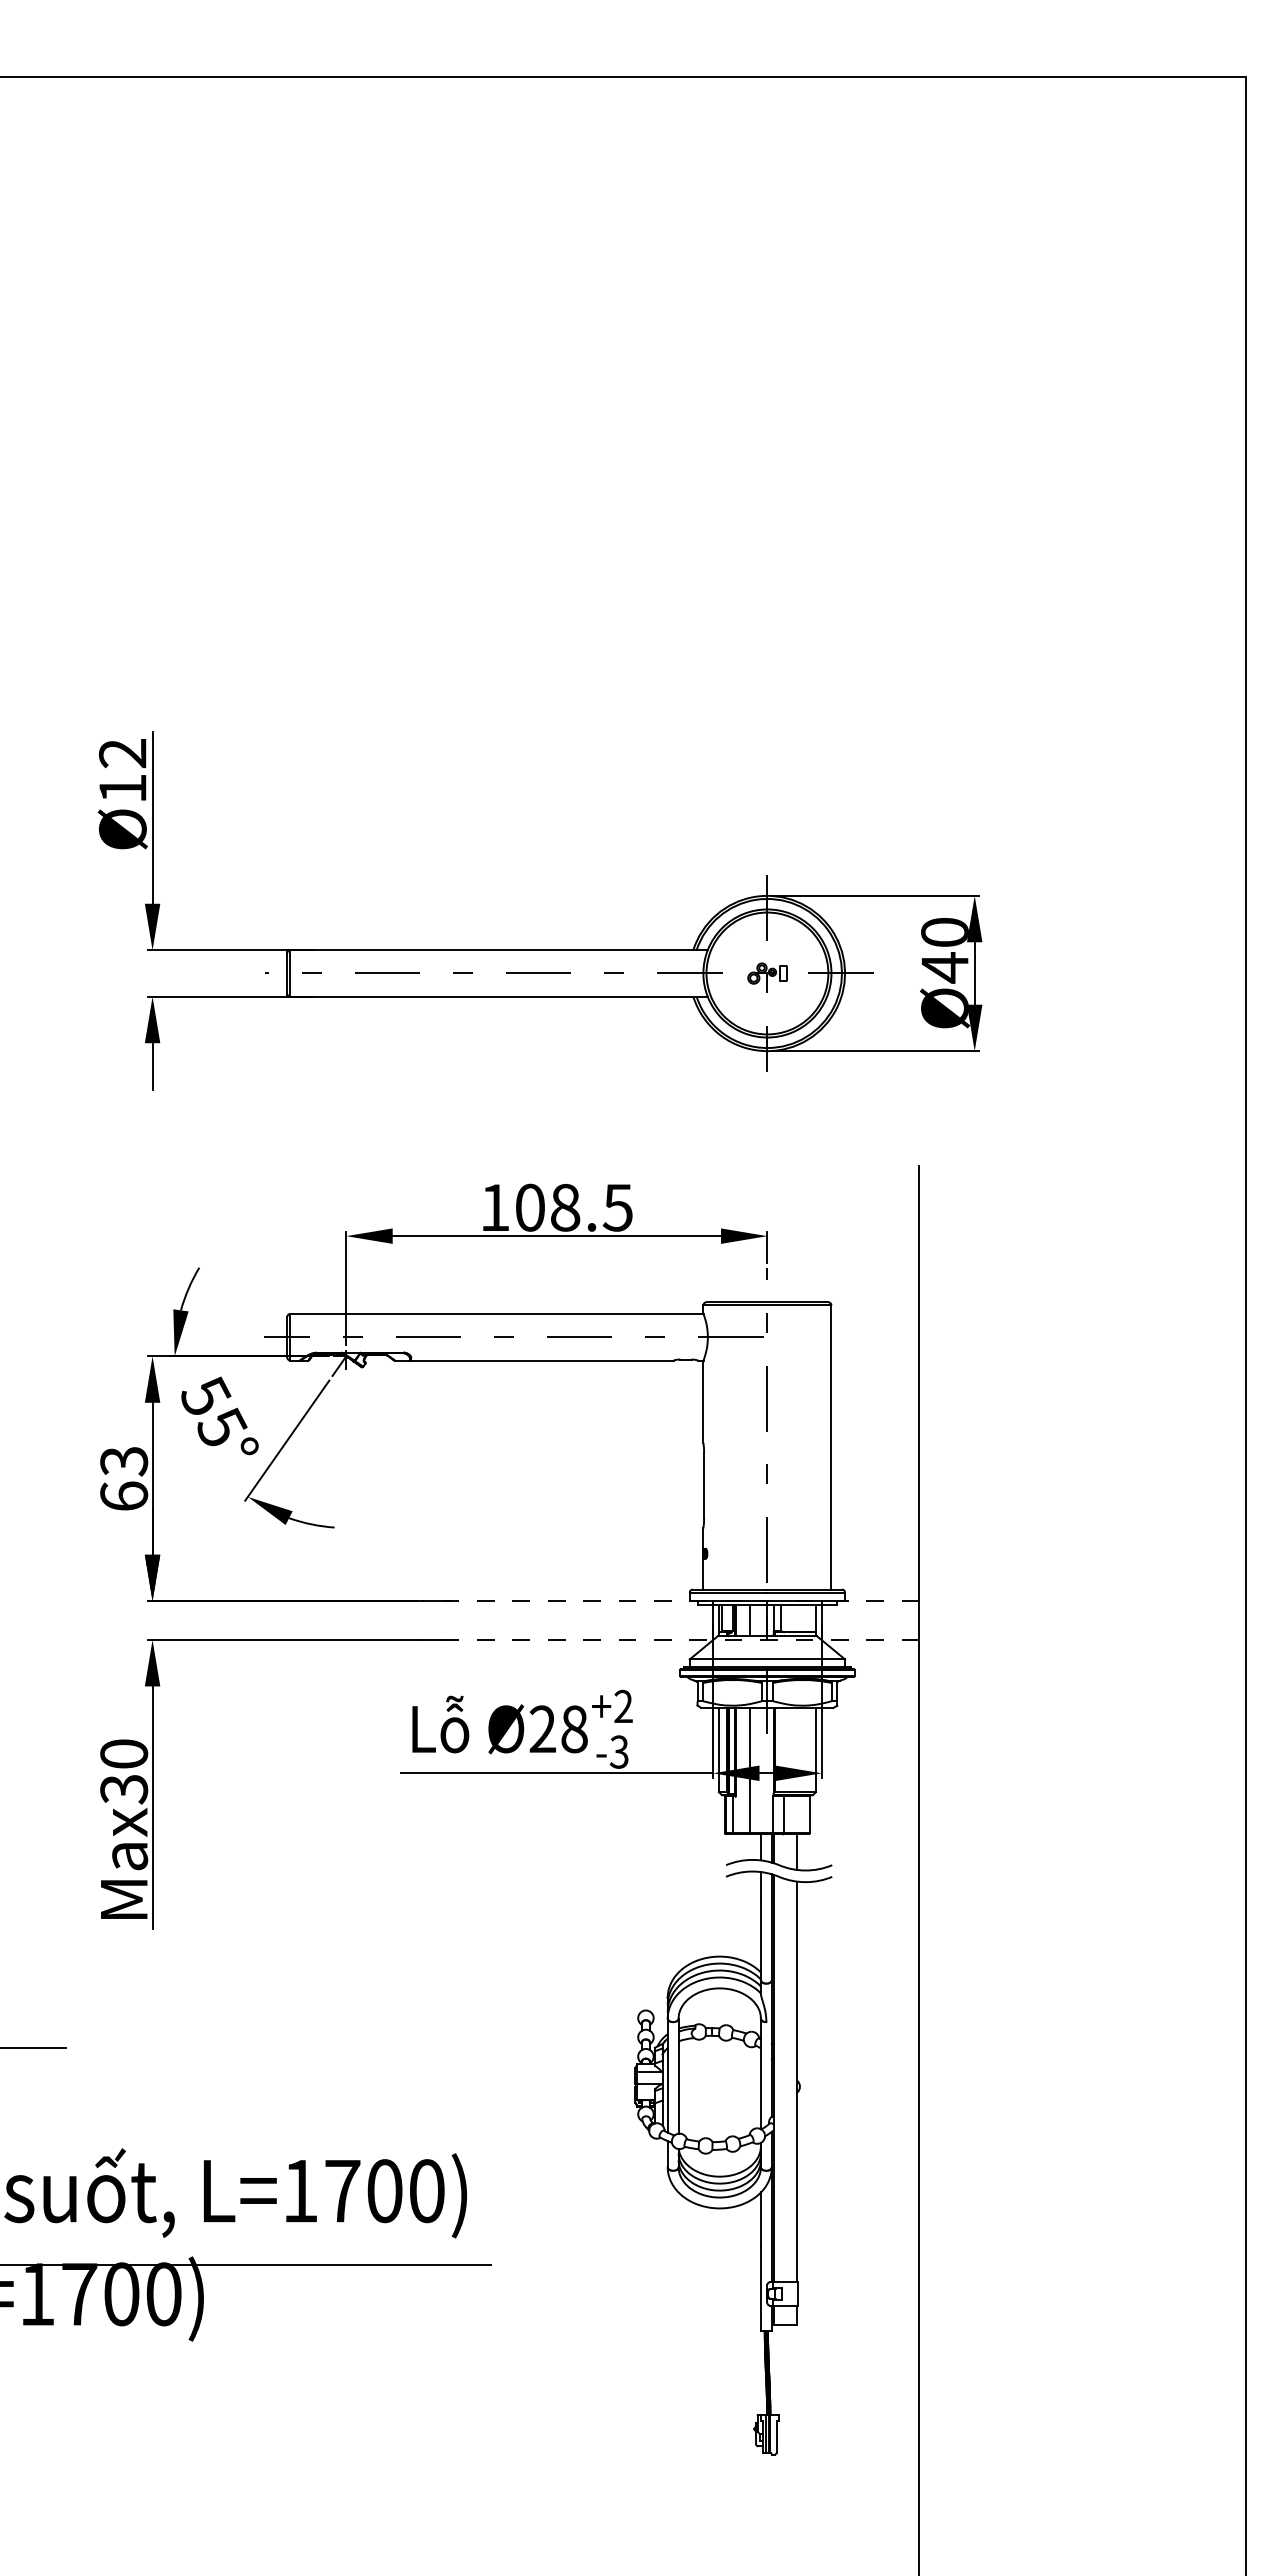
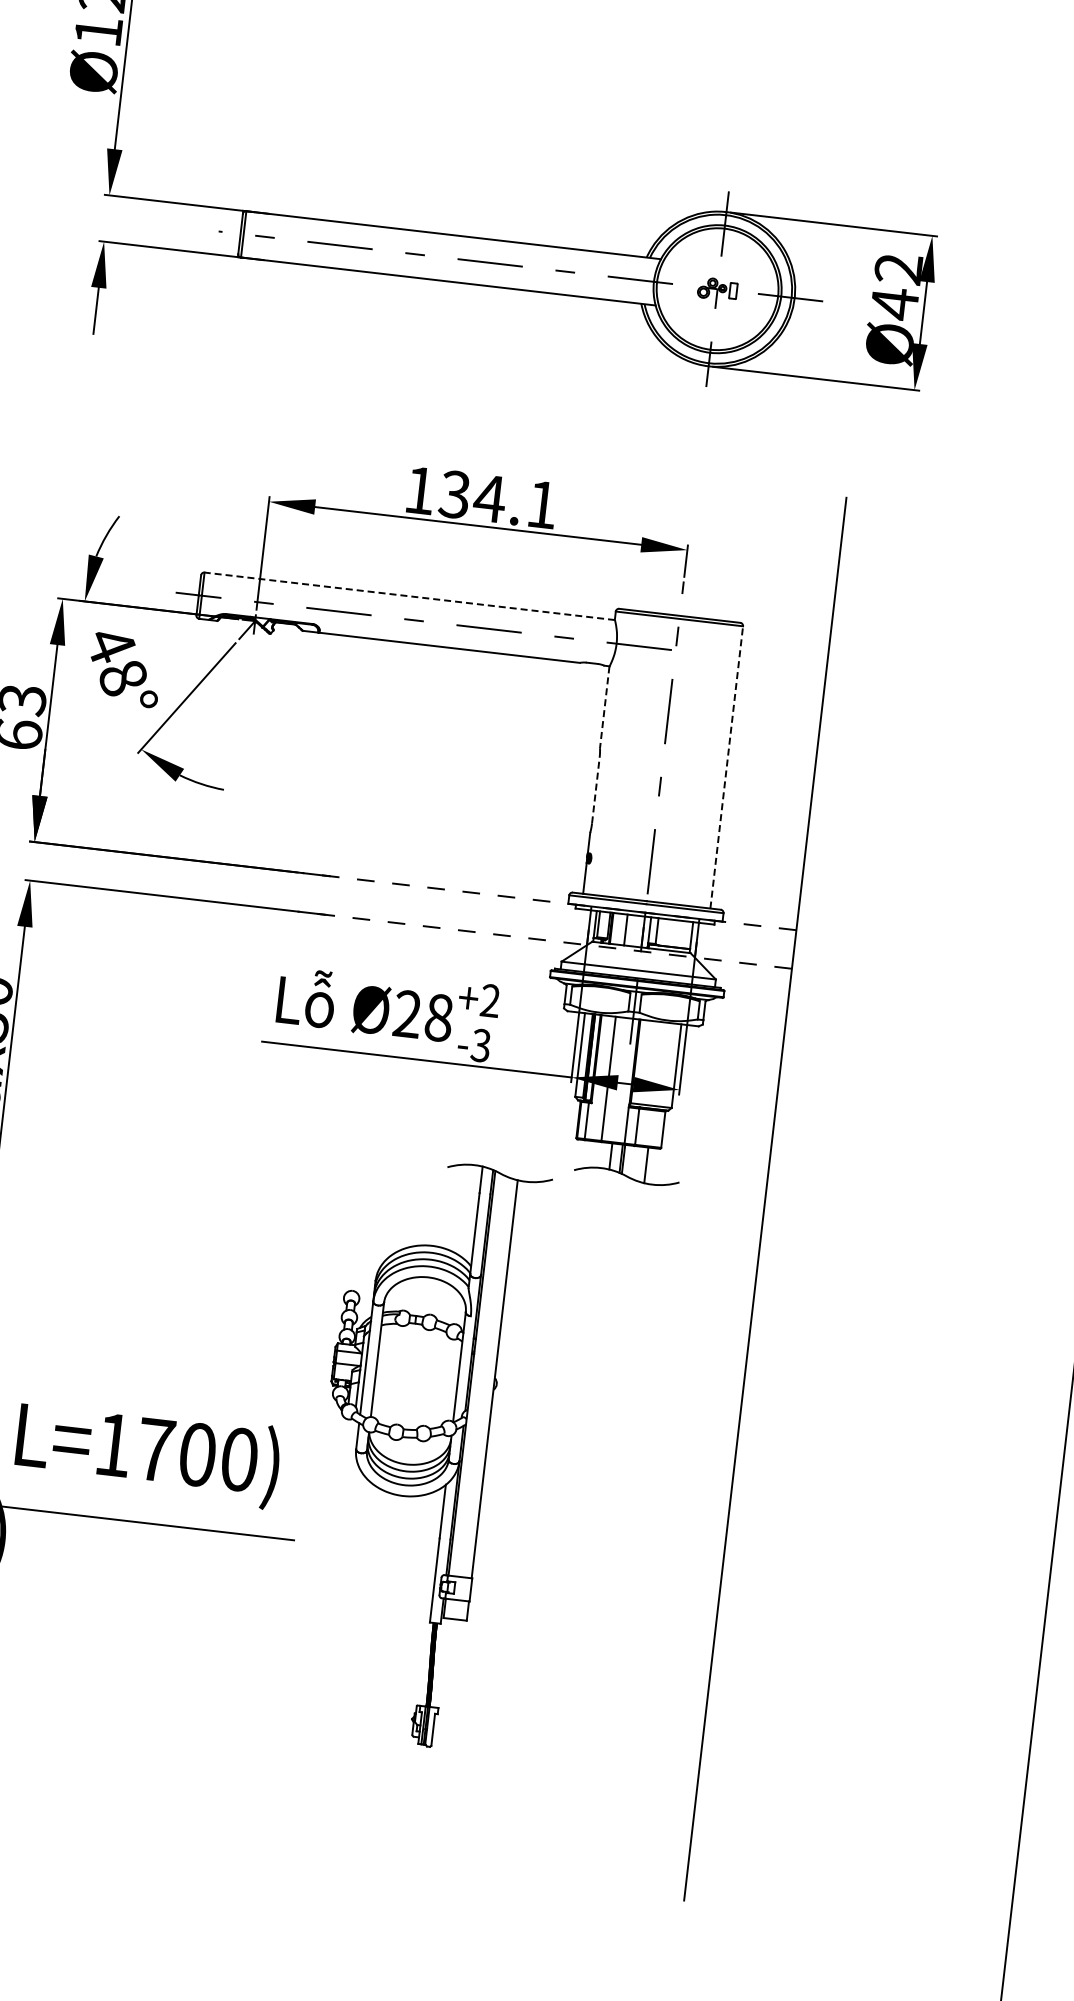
text: (944, 932) -> (898, 268), Ø40 -> Ø42
text: (573, 1207) -> (498, 499), 108.5 -> 134.1
line: (496, 1313) -> (409, 595), solid -> dashed
line: (703, 1402) -> (604, 708), solid -> dashed
text: (214, 1411) -> (117, 660), 55° -> 48°
line: (831, 1446) -> (726, 766), solid -> dashed
line: (704, 1485) -> (596, 790), solid -> dashed
part: (733, 2162) -> (422, 1451), moved

